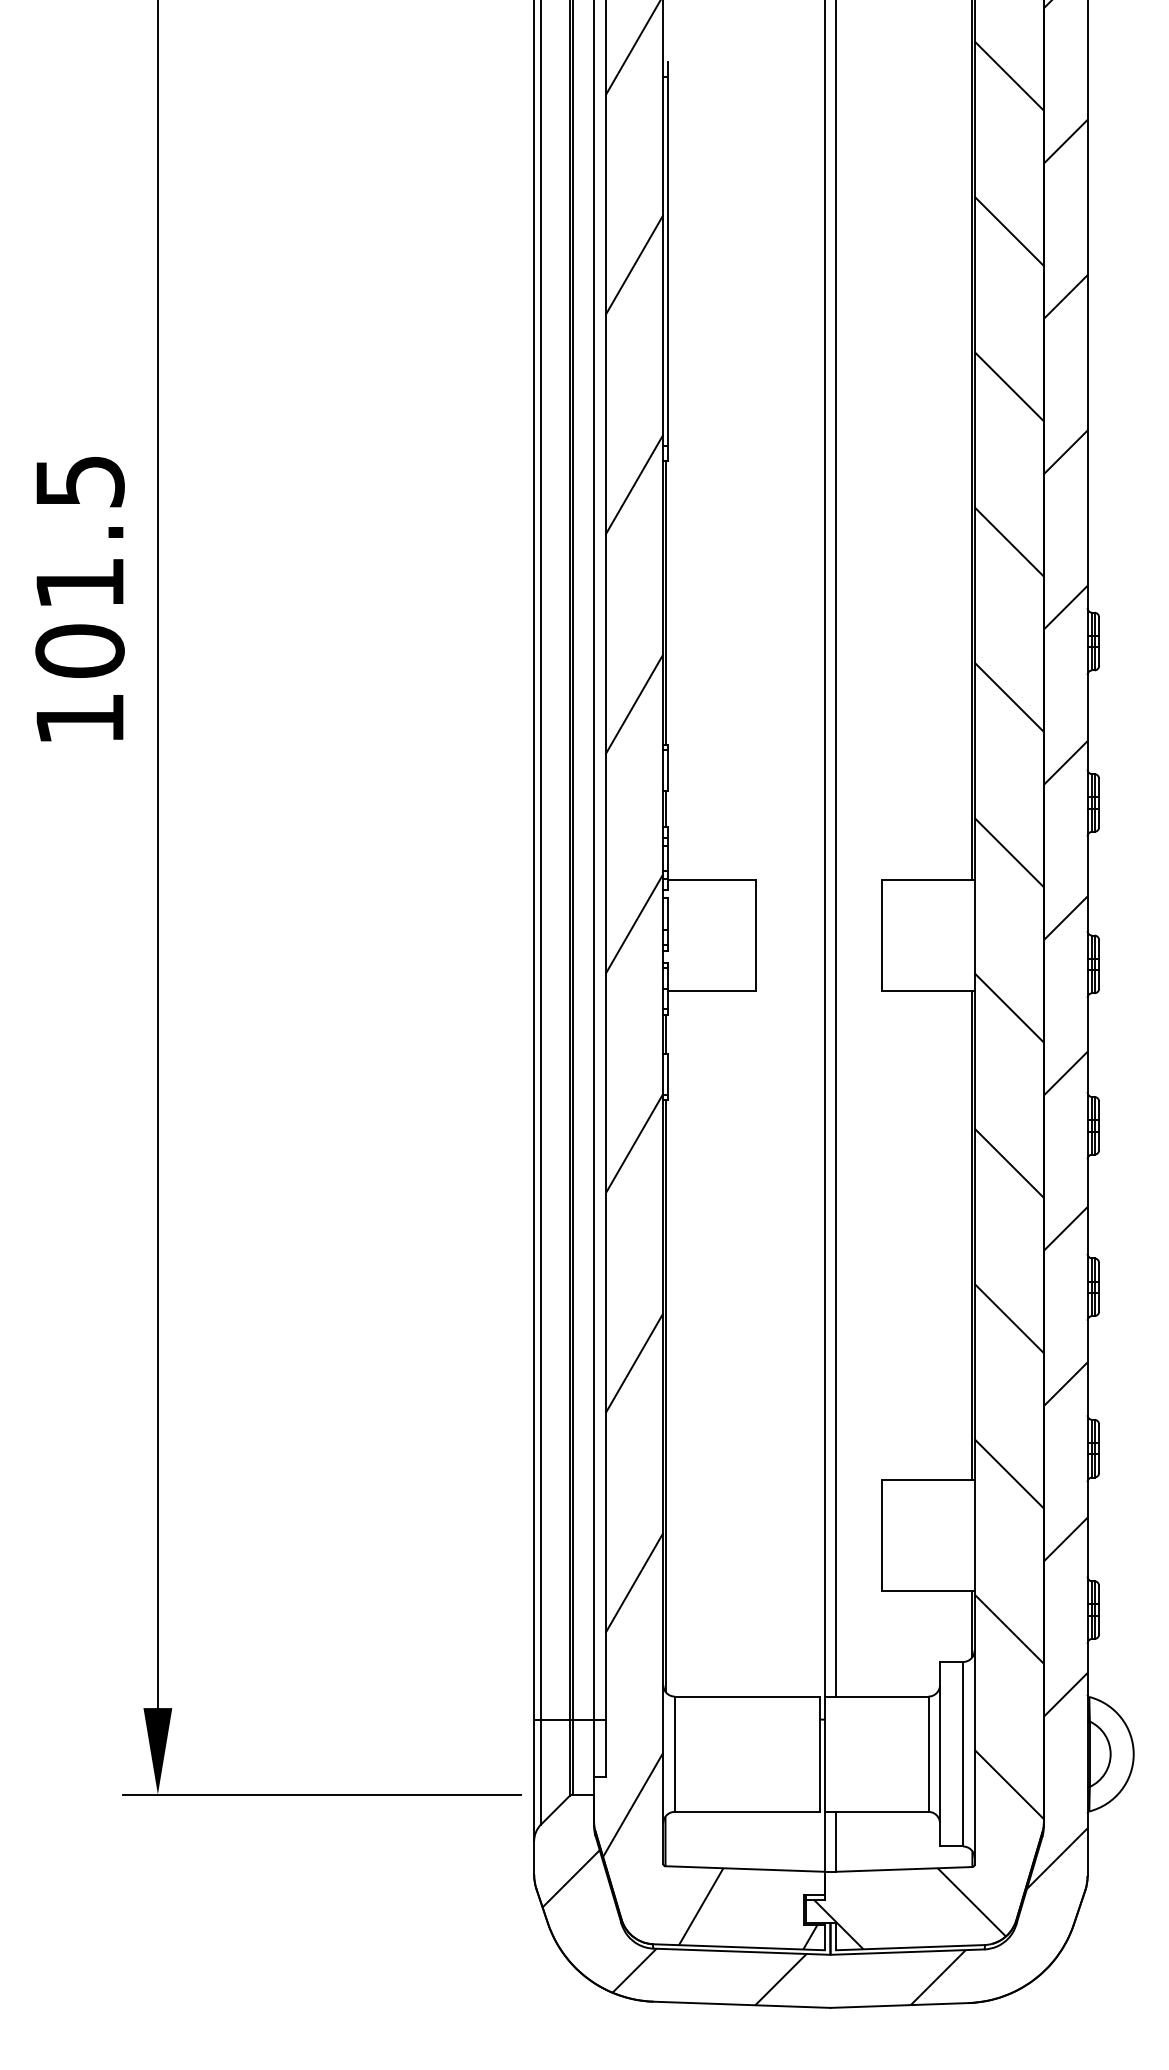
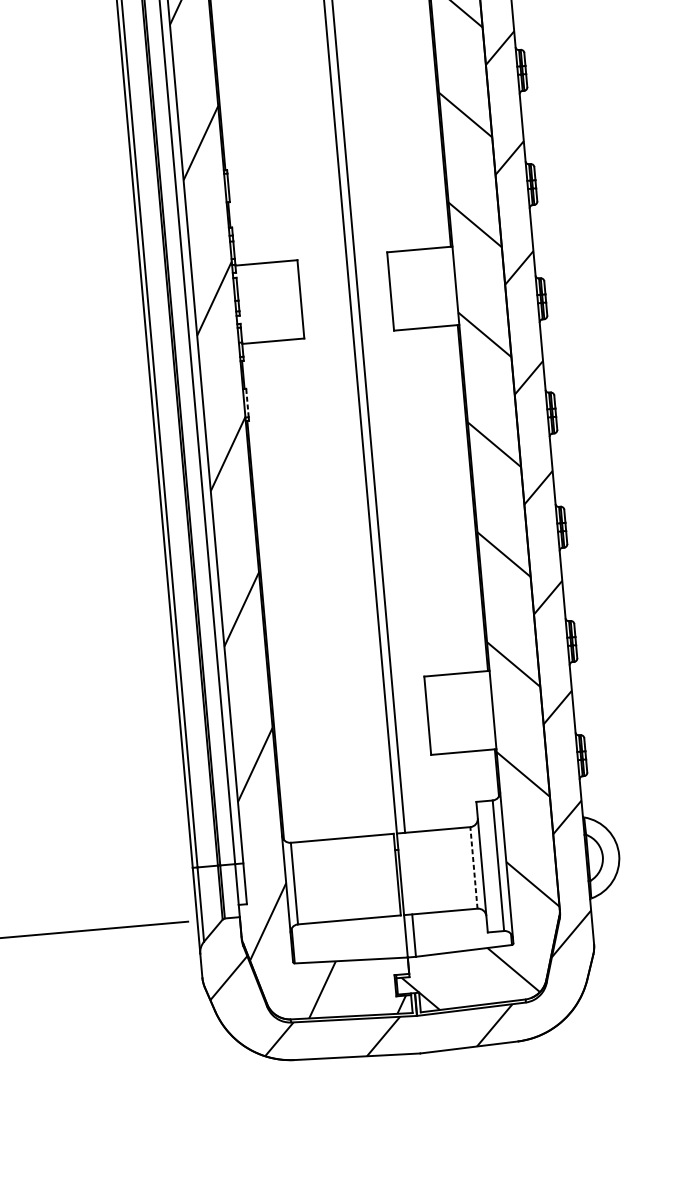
line: (667, 1073) -> (247, 402), solid -> dashed
line: (928, 1754) -> (473, 868), solid -> dashed

